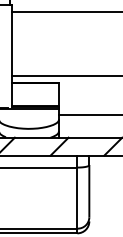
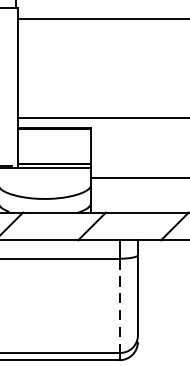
line: (77, 198) -> (119, 306), solid -> dashed

